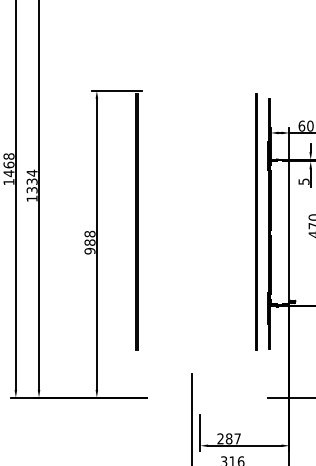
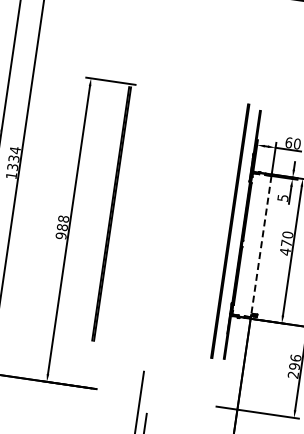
line: (289, 233) -> (261, 247), solid -> dashed

